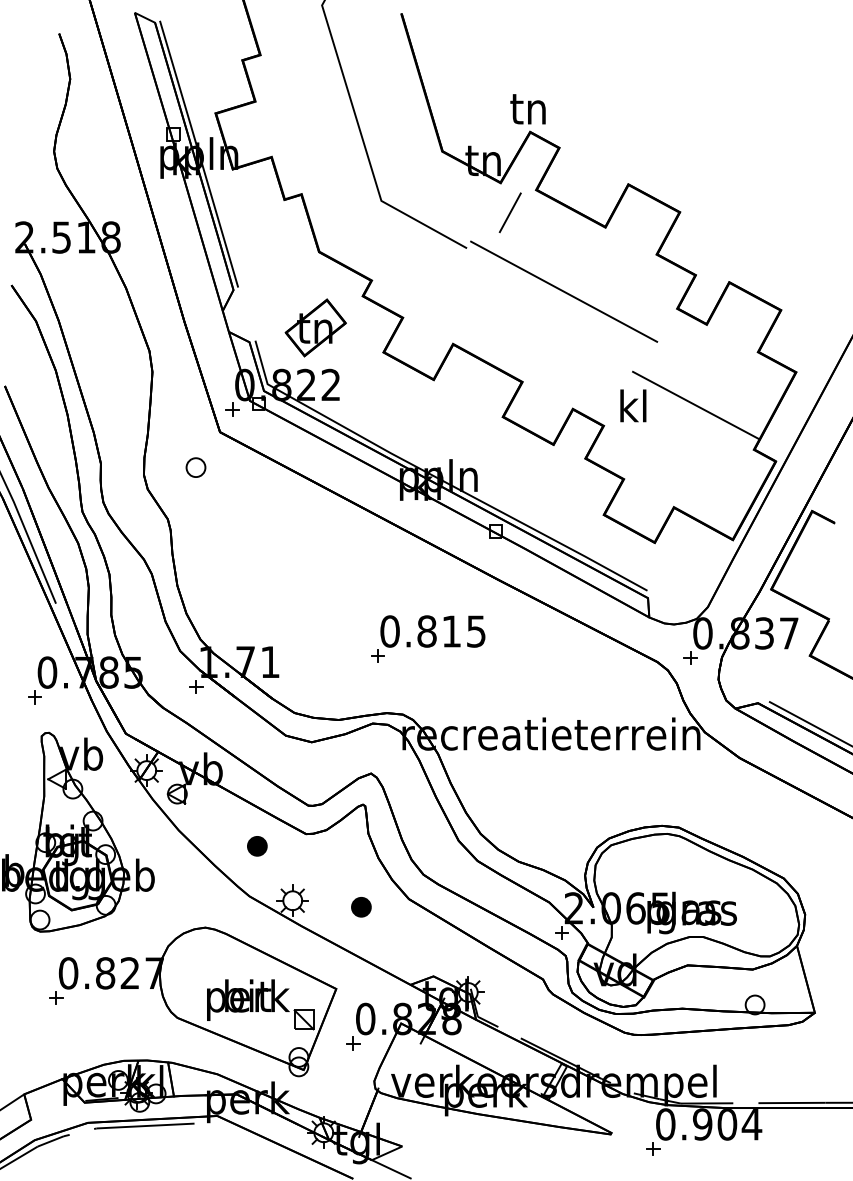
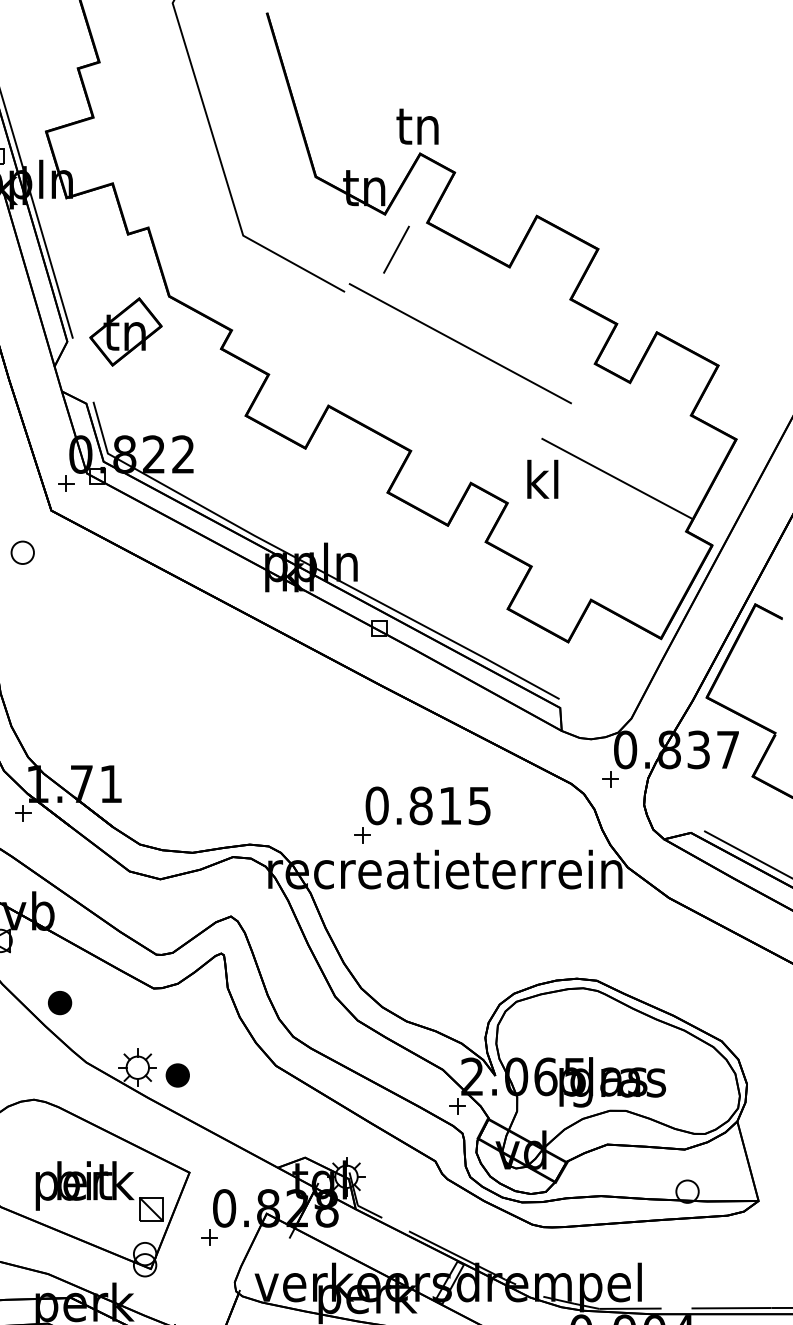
part: (315, 327) -> (125, 331), moved
part: (428, 638) -> (422, 814), moved
part: (257, 846) -> (60, 1003), moved
part: (361, 907) -> (177, 1075), moved

